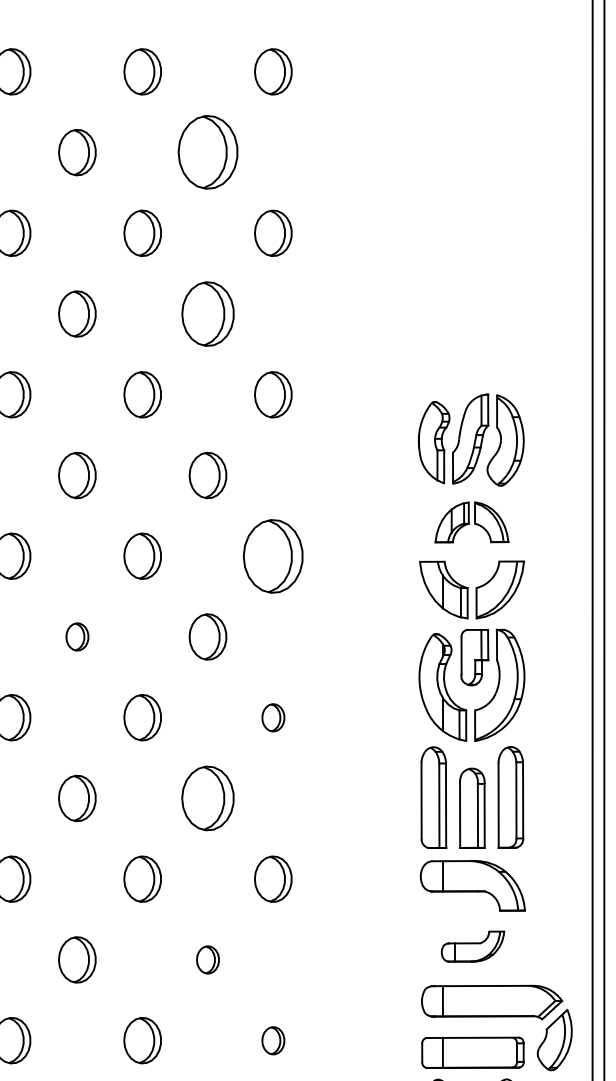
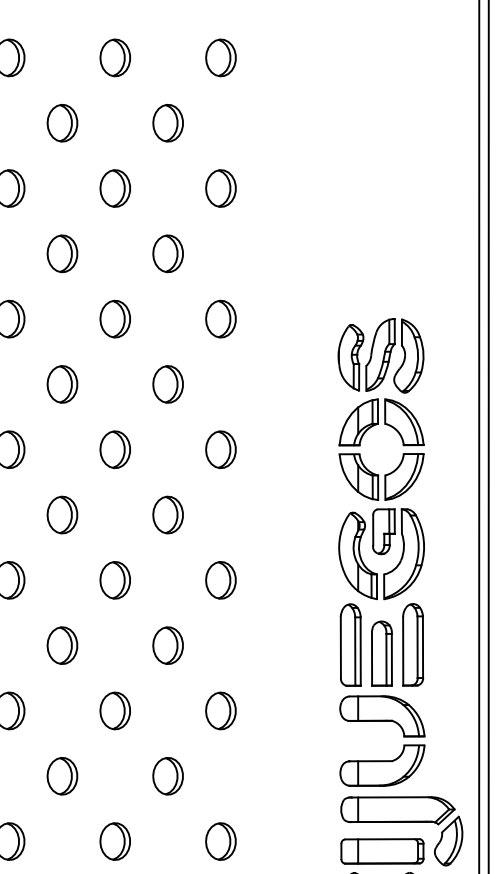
part: (207, 152) -> (167, 123), size x0.62
part: (207, 313) -> (167, 253), size x0.71
part: (471, 522) -> (381, 422), size x1.43
part: (273, 555) -> (221, 449), size x0.62
part: (77, 636) -> (62, 514), size x1.67
part: (273, 717) -> (221, 580), size x1.67
part: (207, 798) -> (167, 645), size x0.71
part: (472, 946) -> (382, 765), size x1.67
part: (207, 959) -> (167, 775), size x1.67
part: (273, 1040) -> (221, 841), size x1.67

